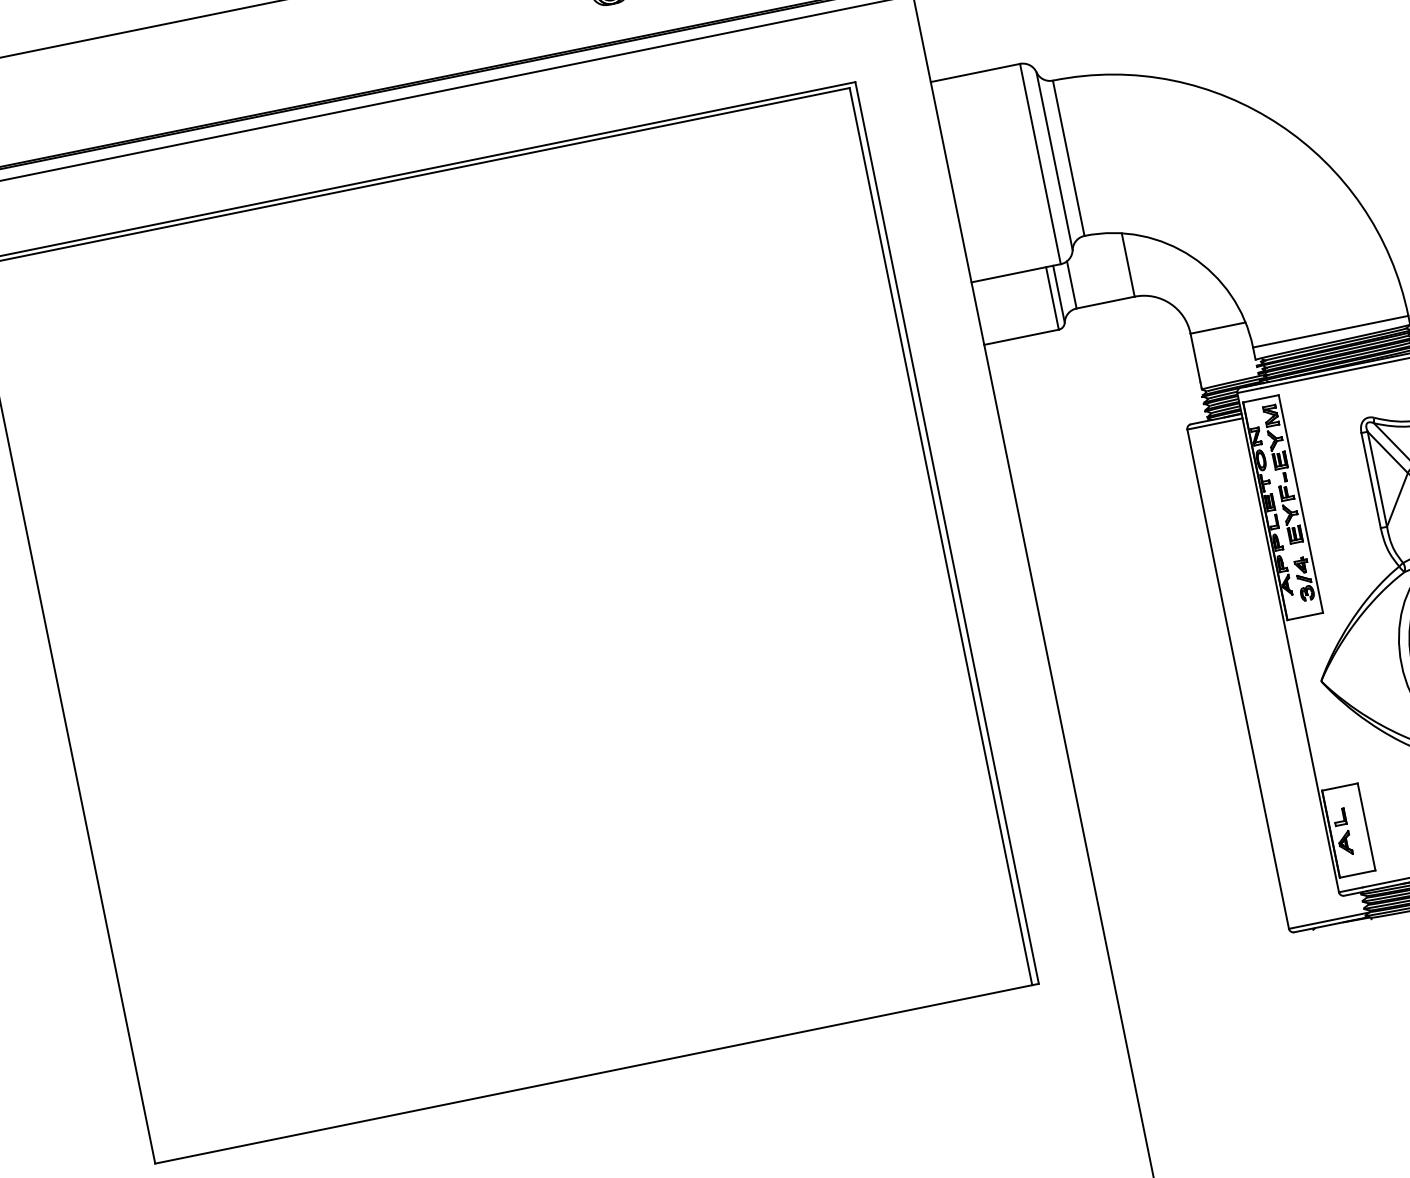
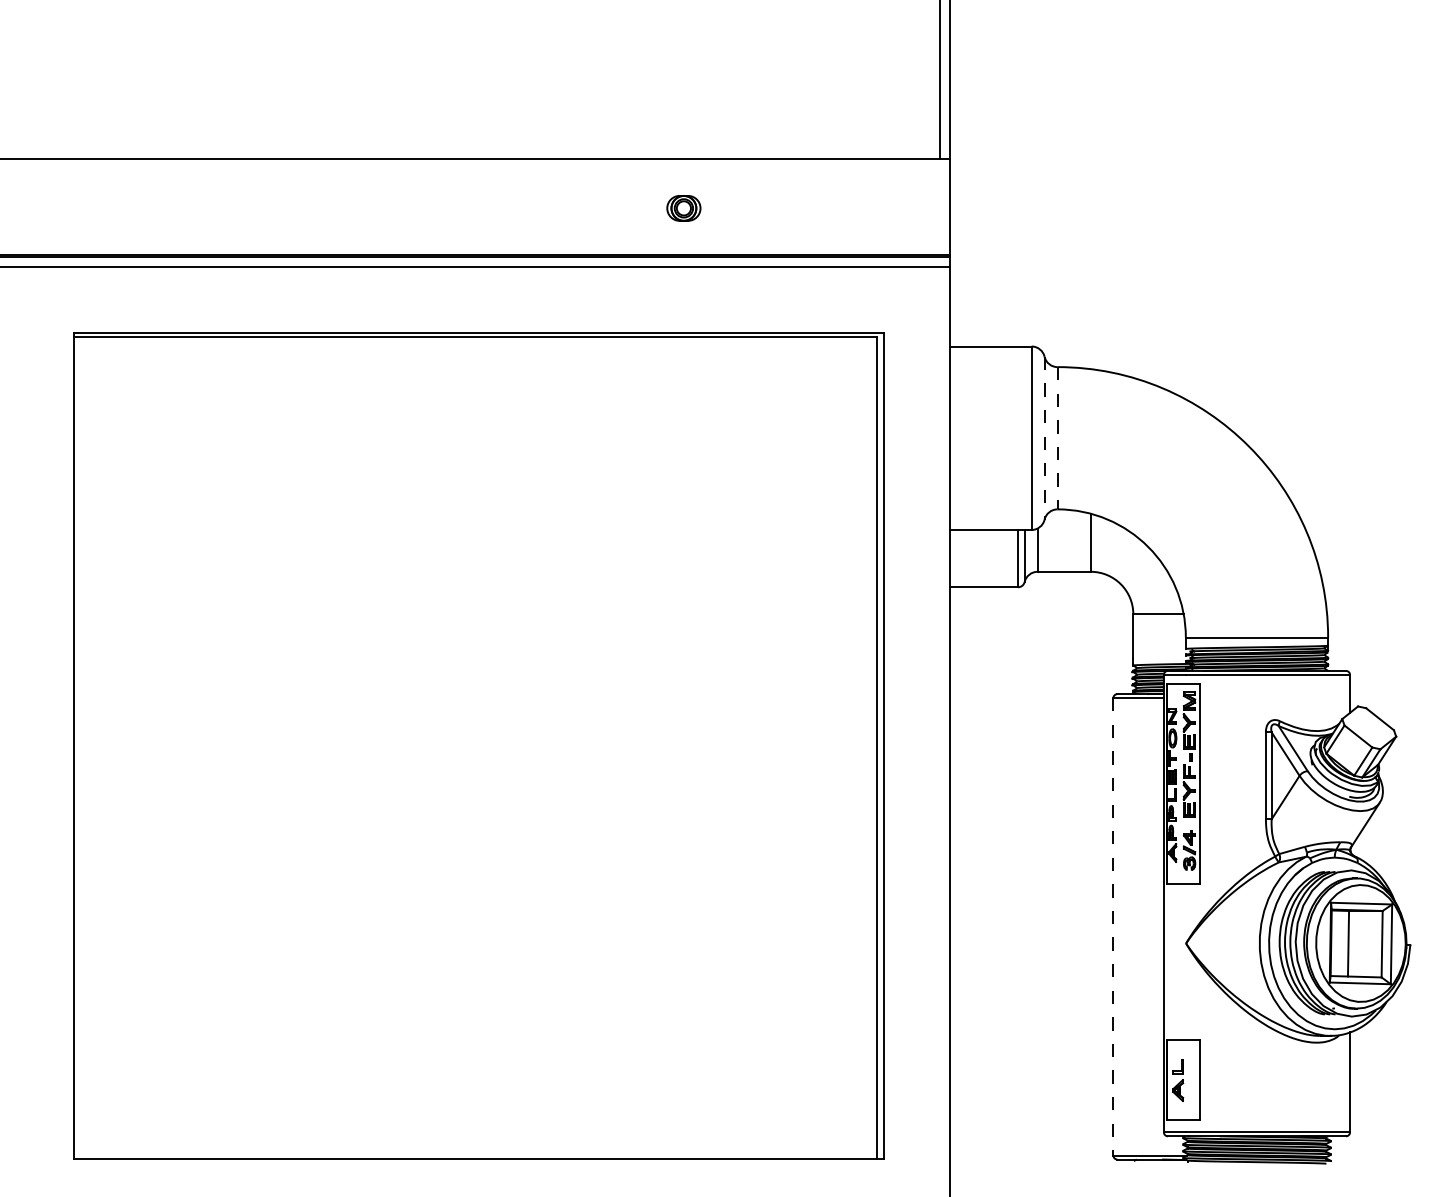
line: (1068, 158) -> (1057, 438), solid -> dashed
line: (1054, 161) -> (1044, 438), solid -> dashed
line: (1238, 678) -> (1113, 926), solid -> dashed

